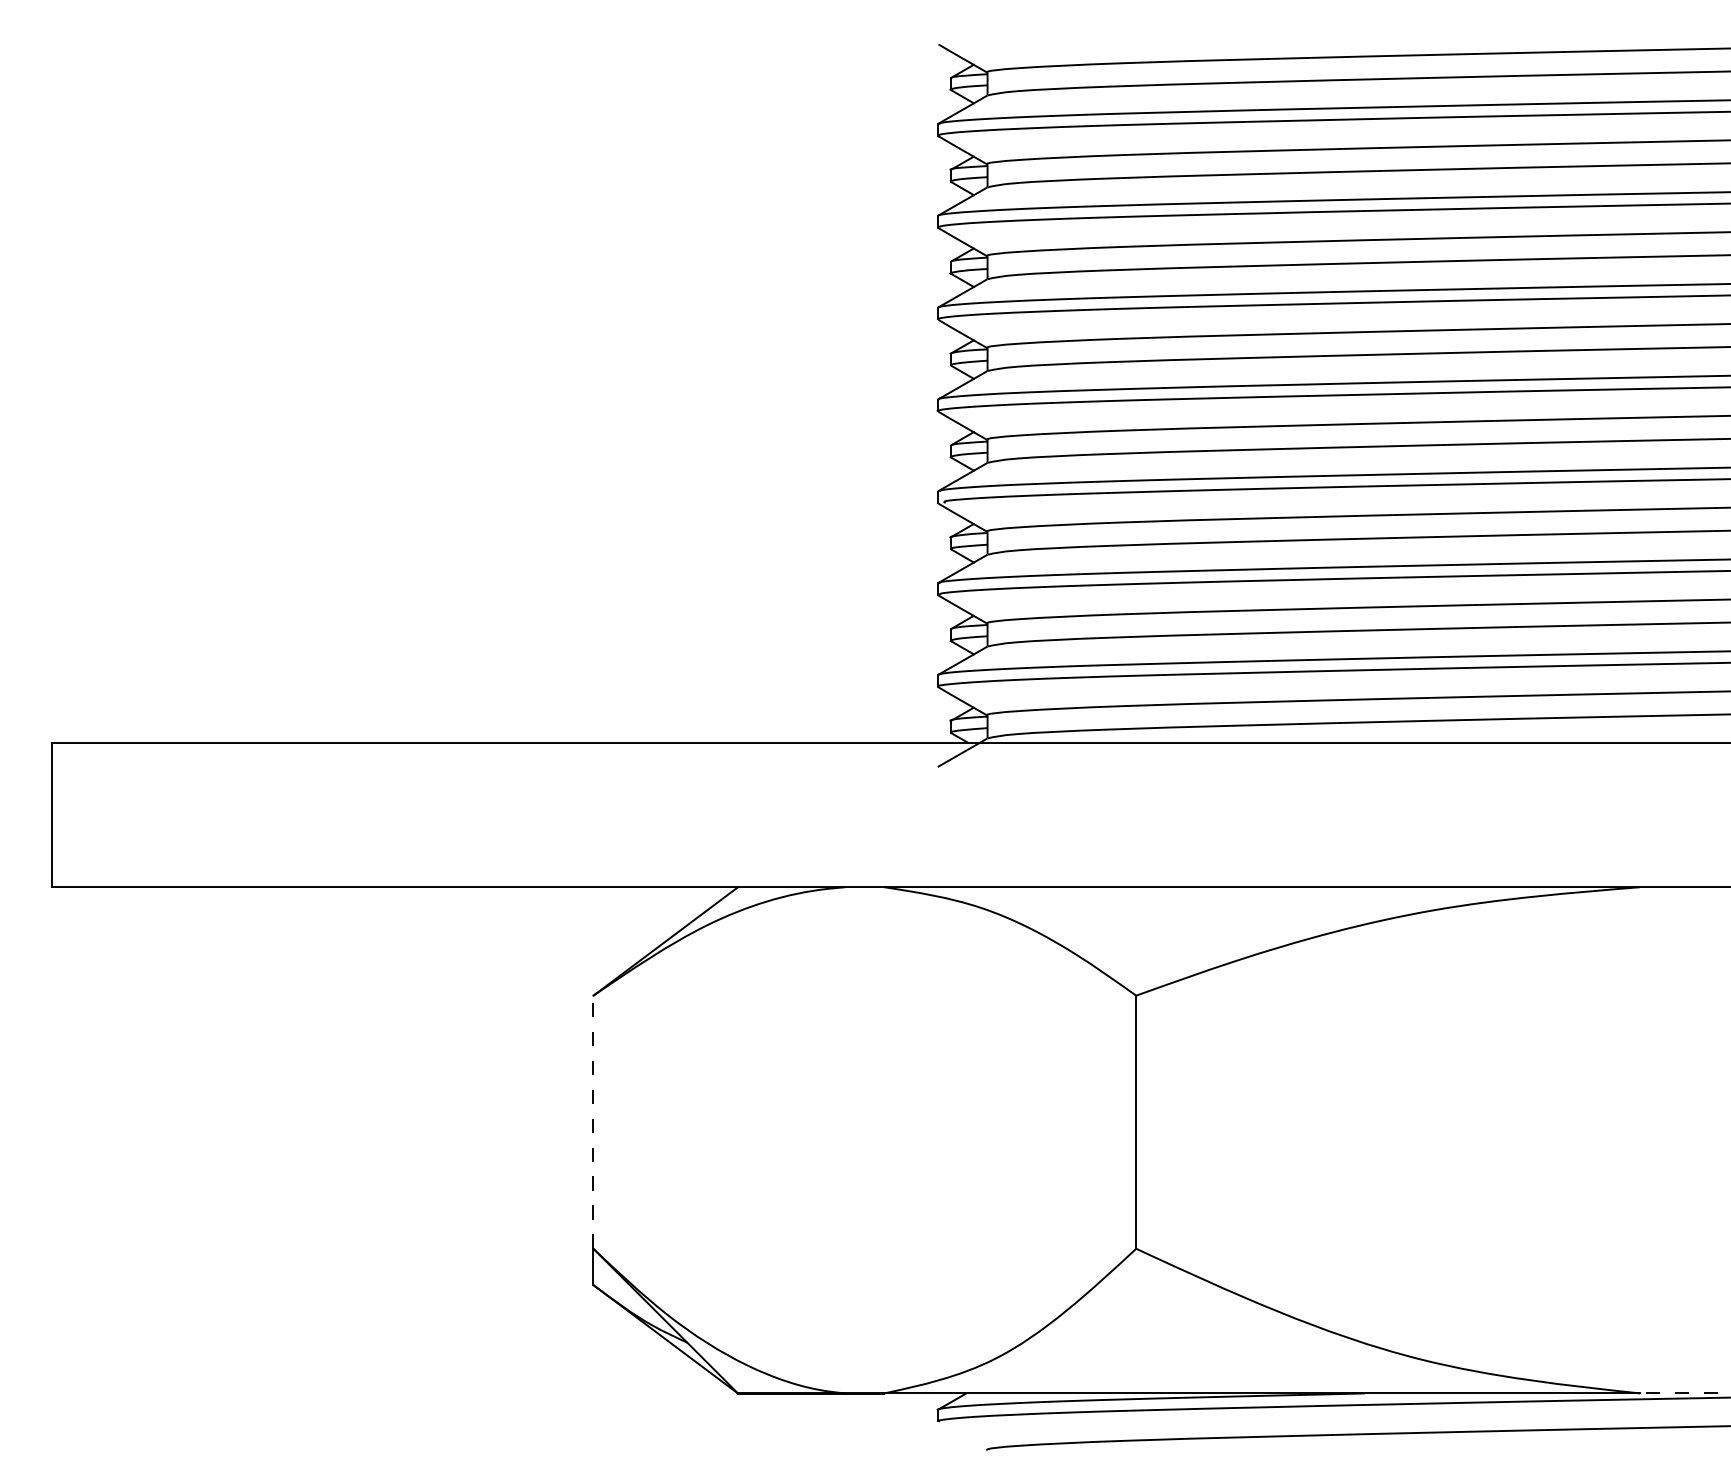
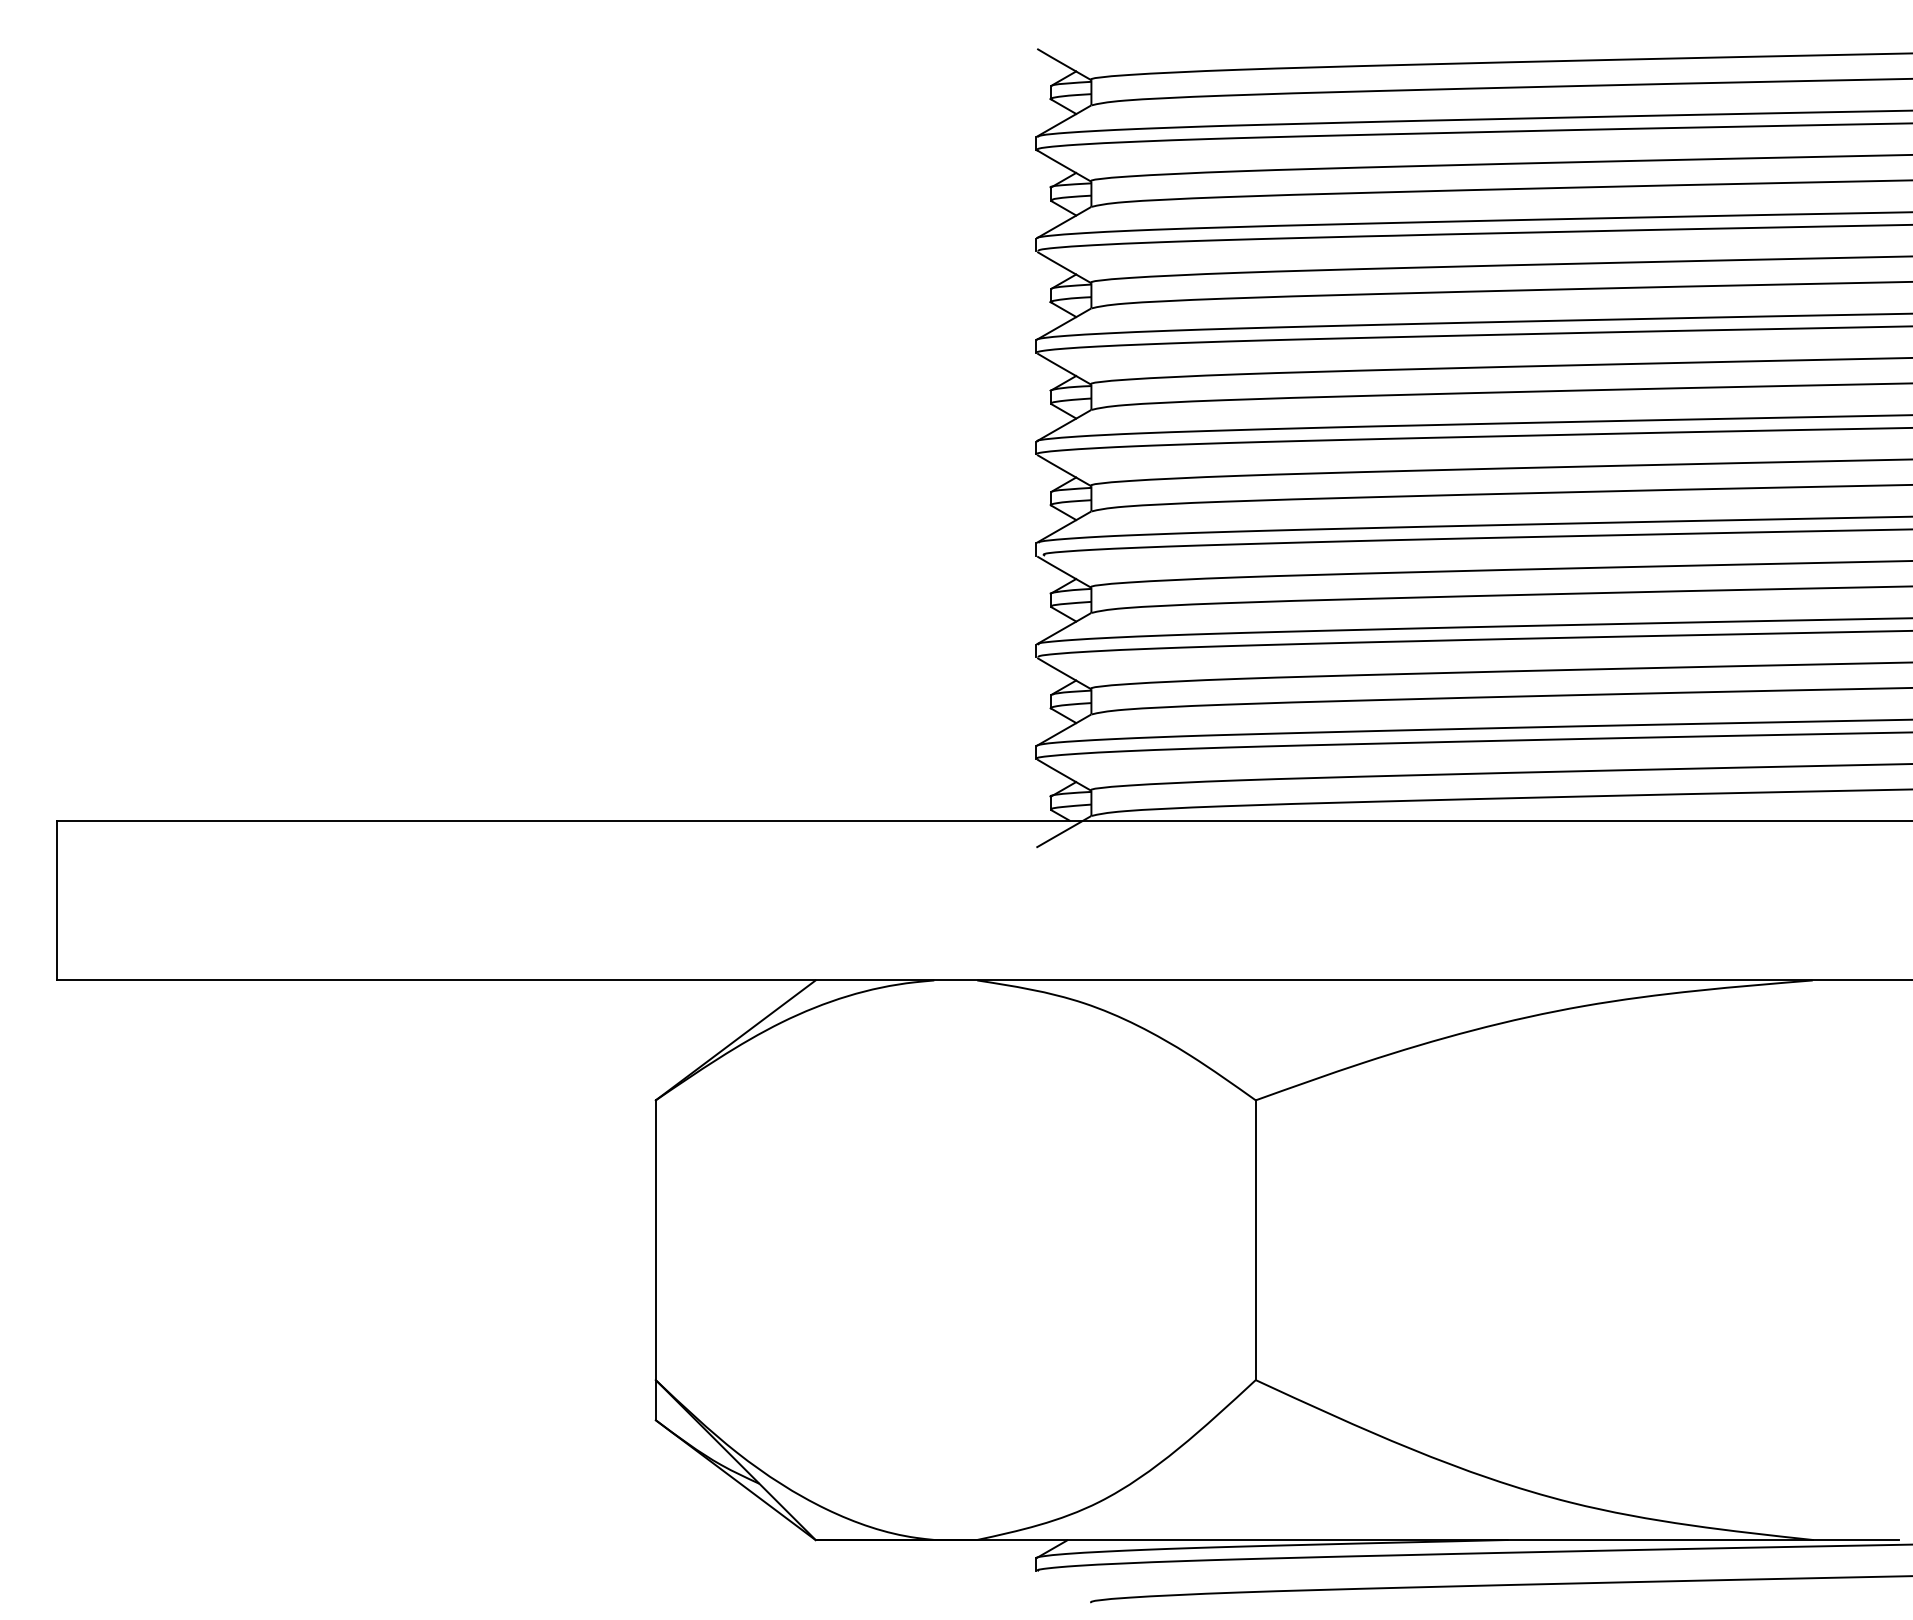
line: (593, 1122) -> (655, 1240), dashed -> solid
line: (1679, 1393) -> (1856, 1540), dashed -> solid

